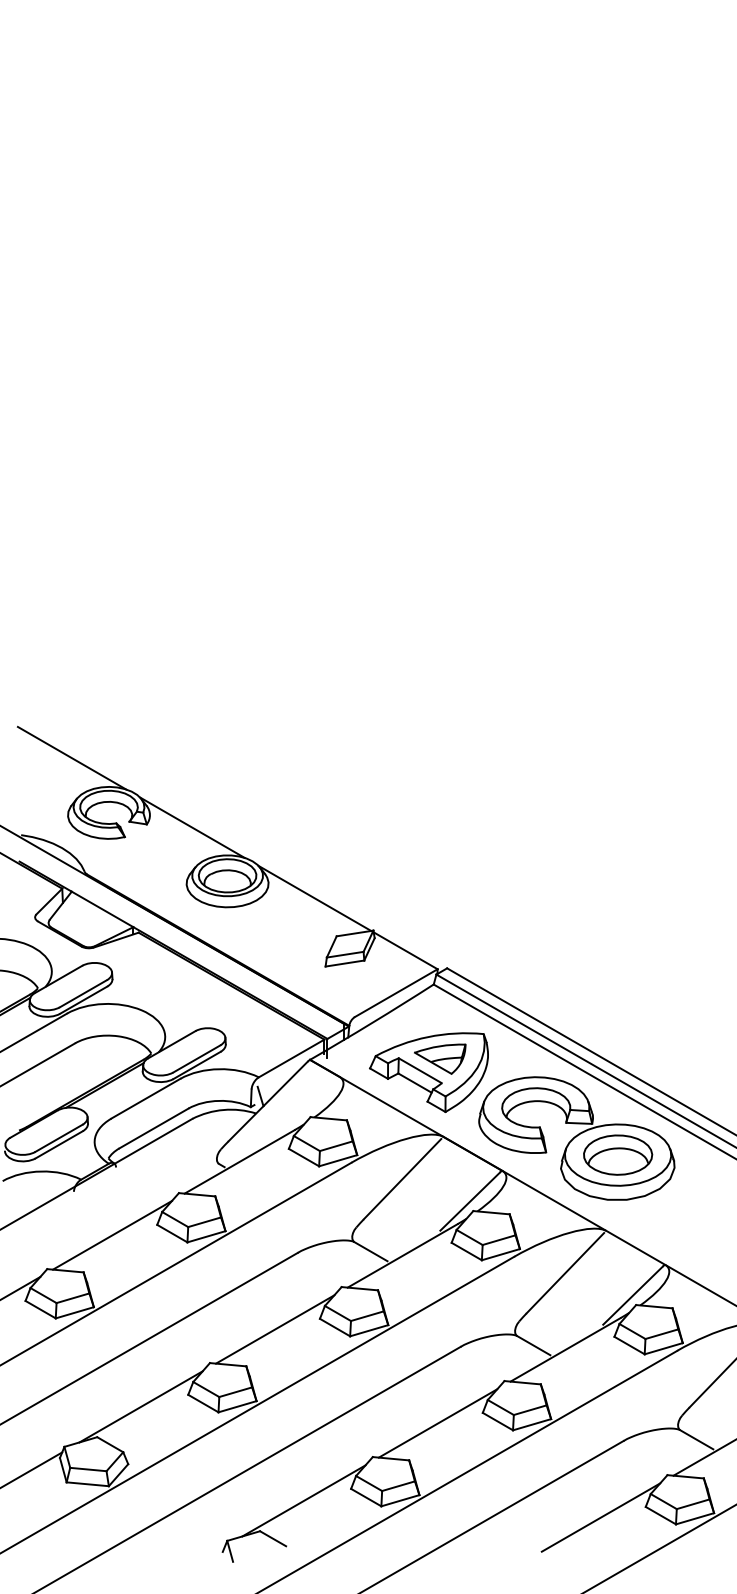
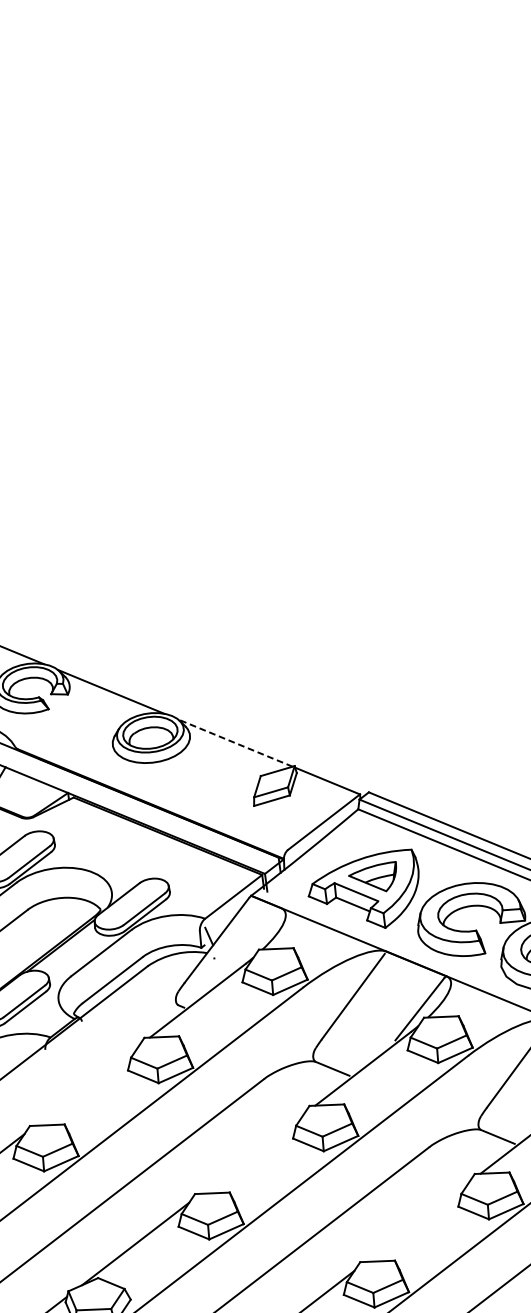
line: (314, 898) -> (235, 743), solid -> dashed
line: (112, 1234) -> (87, 1085), removed
line: (275, 1329) -> (252, 1154), removed
line: (437, 1423) -> (417, 1222), removed

